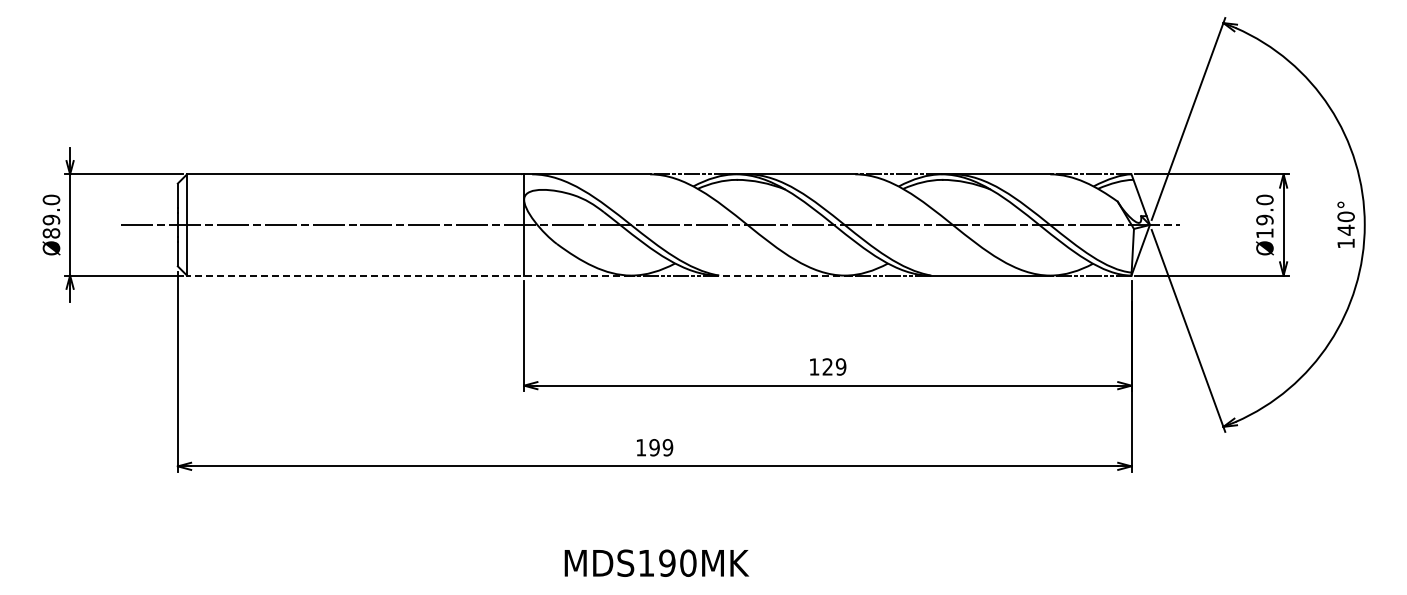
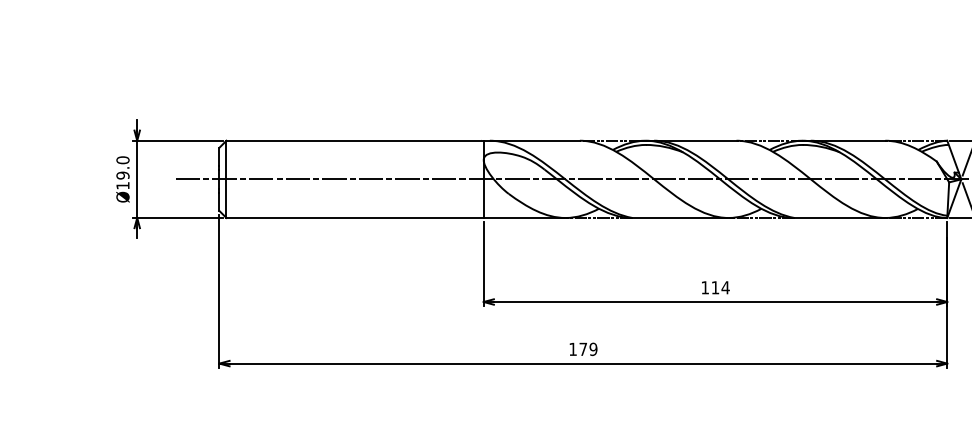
text: (51, 233) -> (123, 185), Ø89.0 -> Ø19.0
line: (408, 275) -> (395, 217), dashed -> solid
line: (785, 275) -> (683, 217), dashed -> solid
text: (834, 366) -> (720, 287), 129 -> 114
text: (654, 447) -> (583, 349), 199 -> 179

